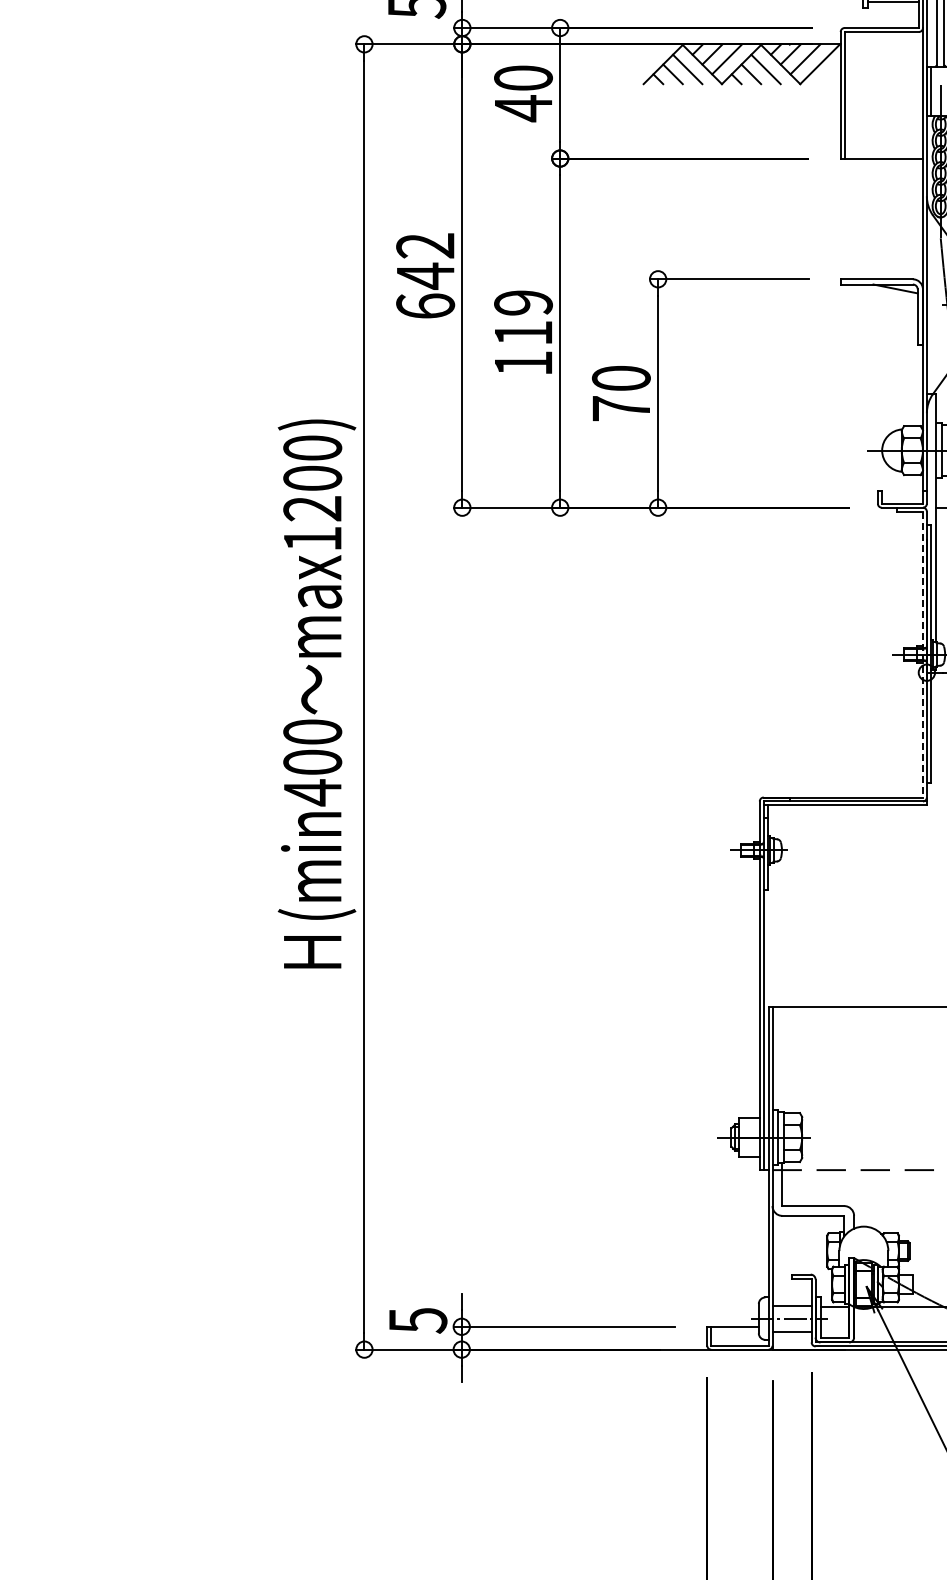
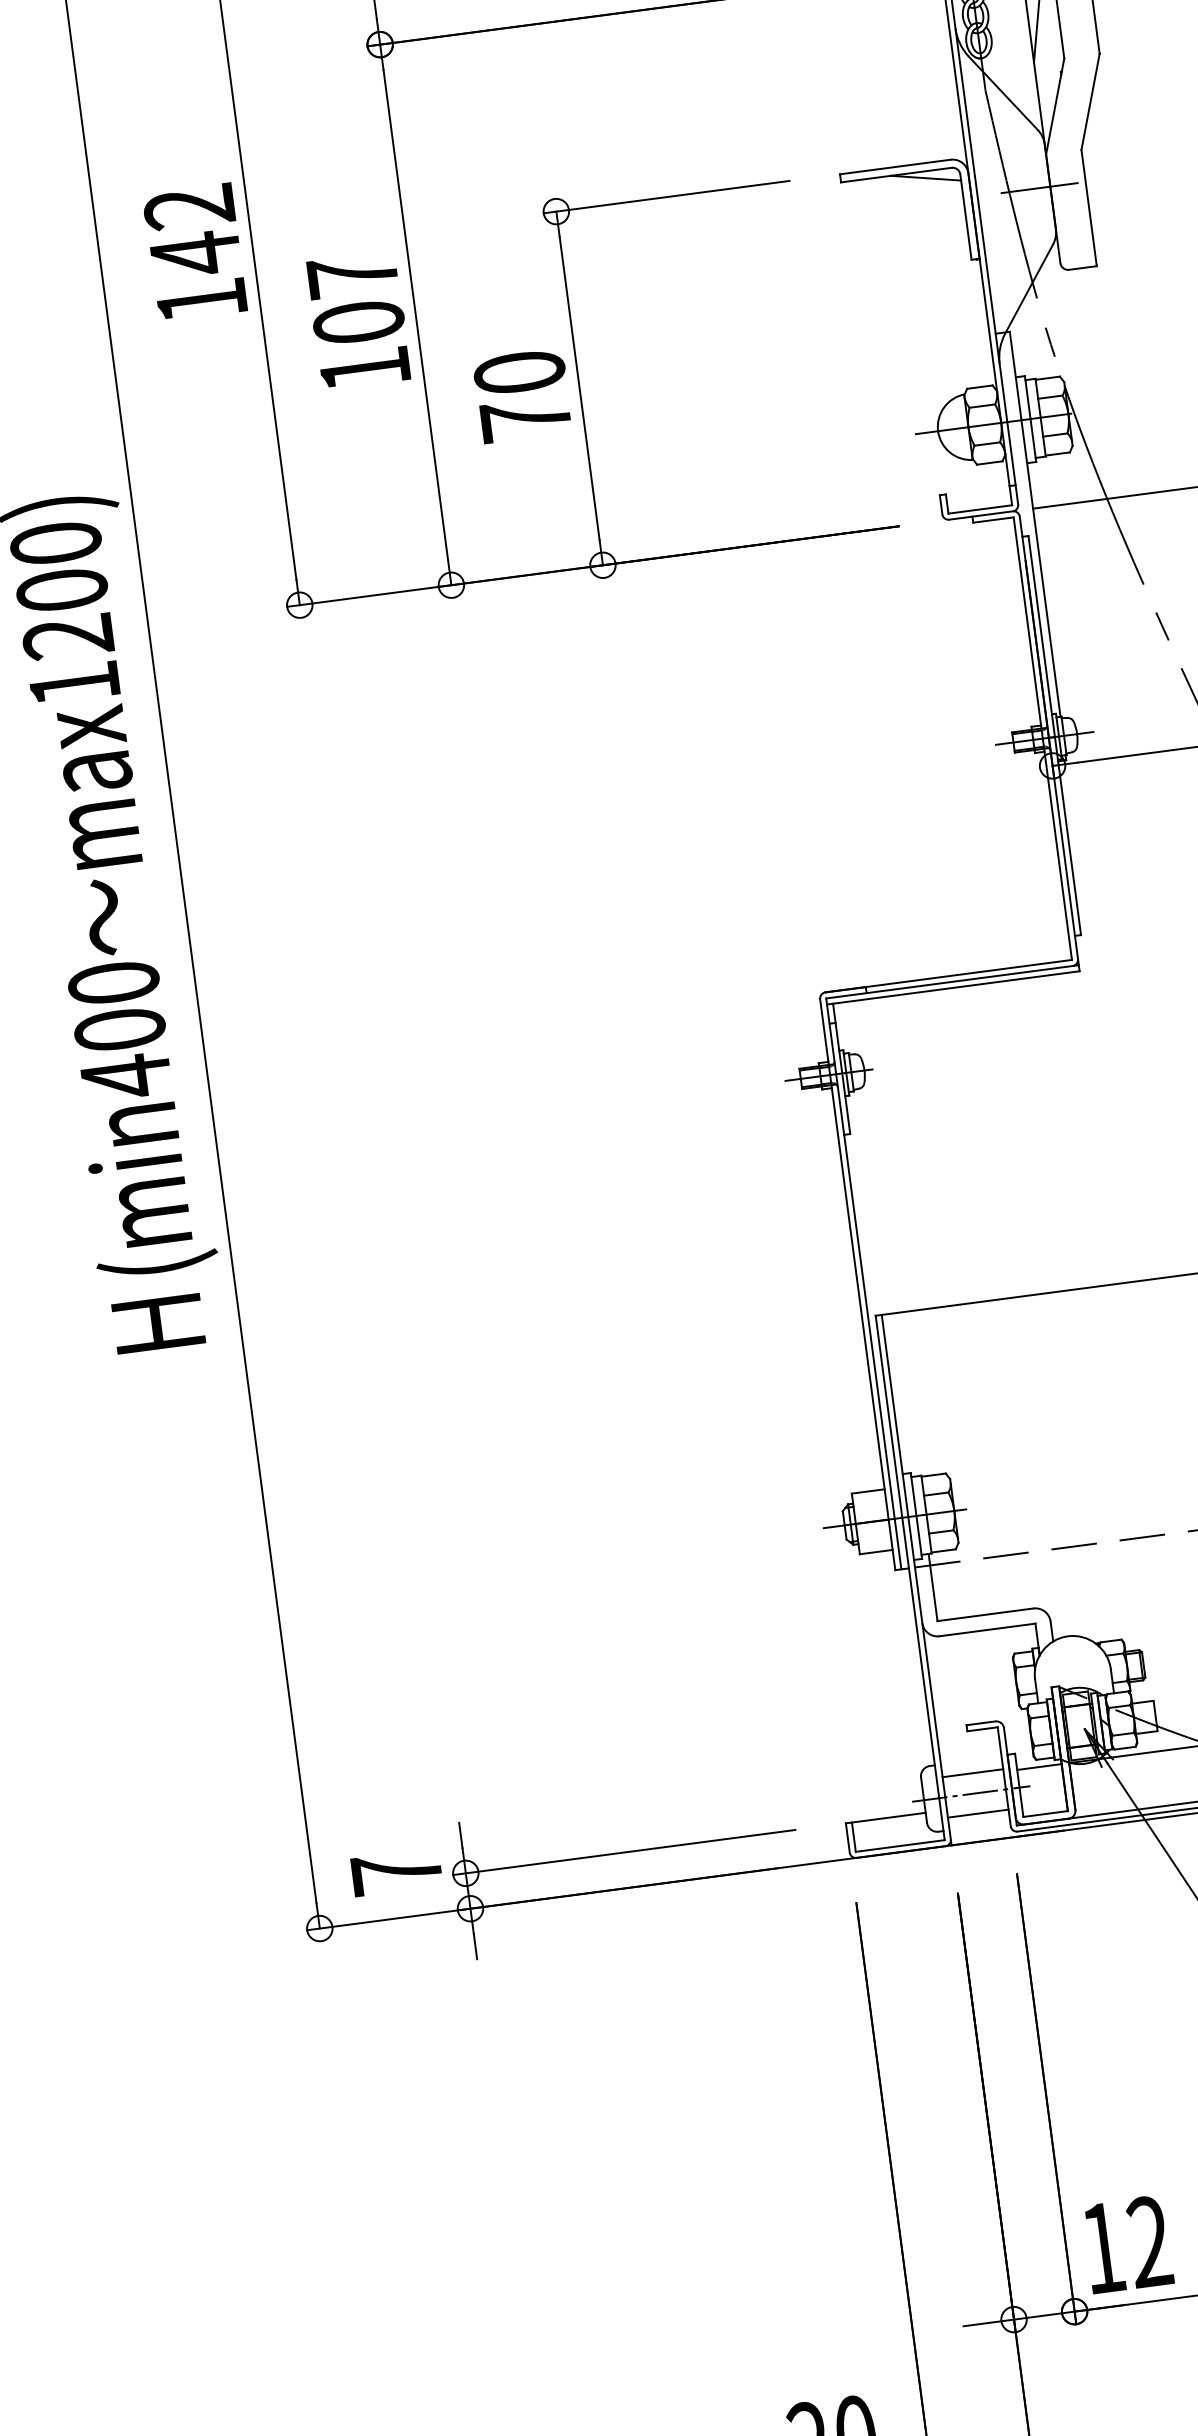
text: (425, 305) -> (201, 299), 642 -> 142
text: (523, 317) -> (355, 298), 119 -> 107
line: (922, 654) -> (1042, 738), dashed -> solid
text: (418, 1320) -> (397, 1872), 5 -> 7

